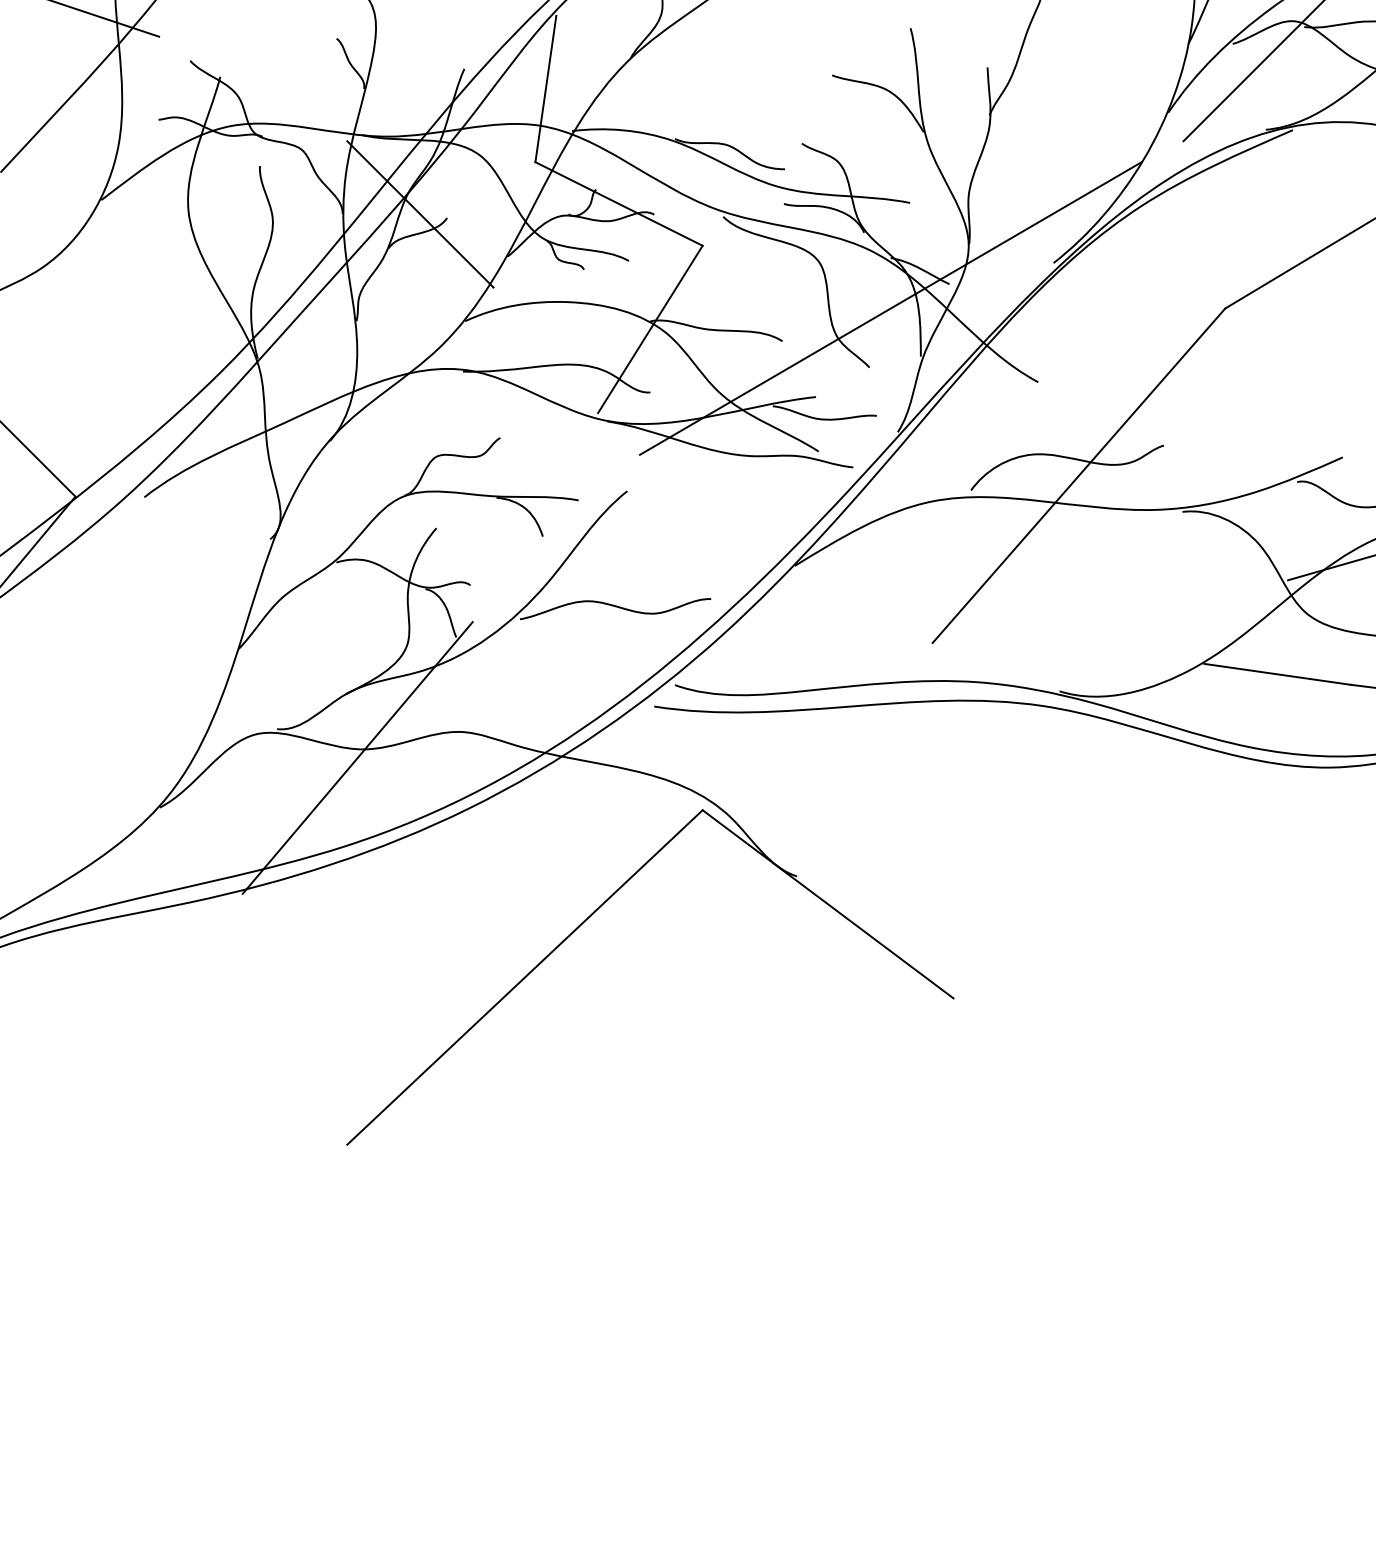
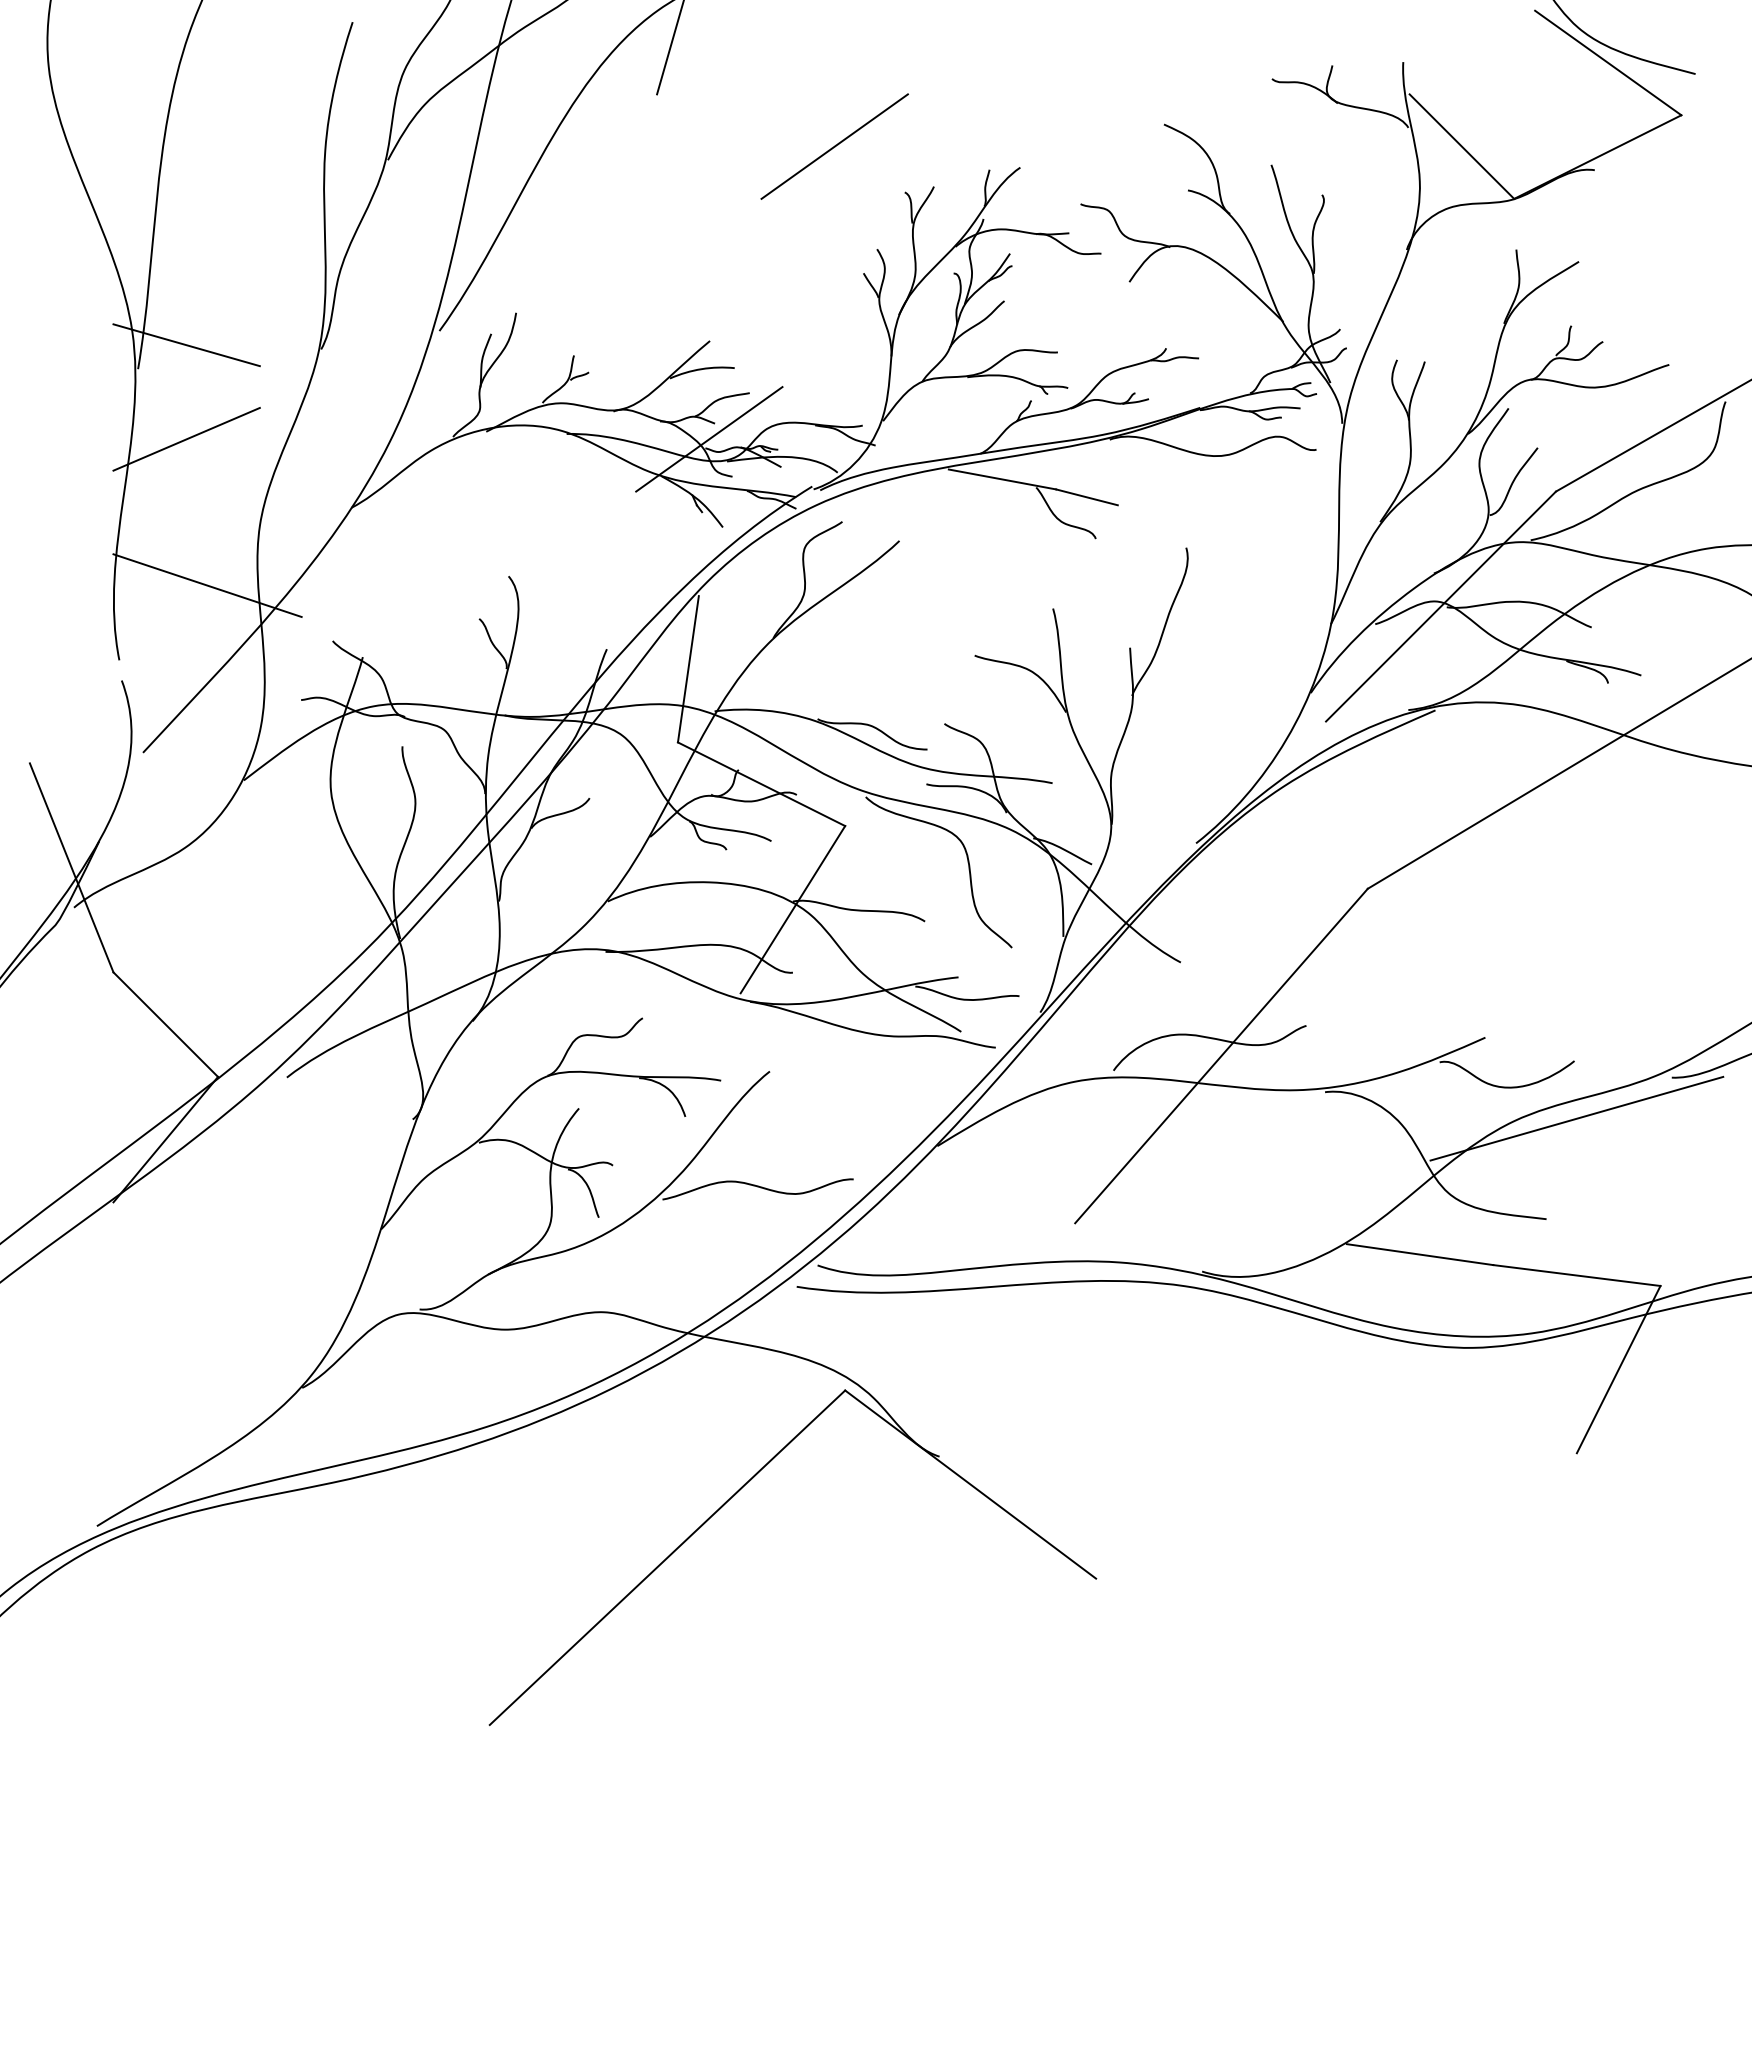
line: (419, 214) -> (562, 794), removed
line: (890, 308) -> (1033, 888), removed
line: (357, 758) -> (500, 1338), removed

